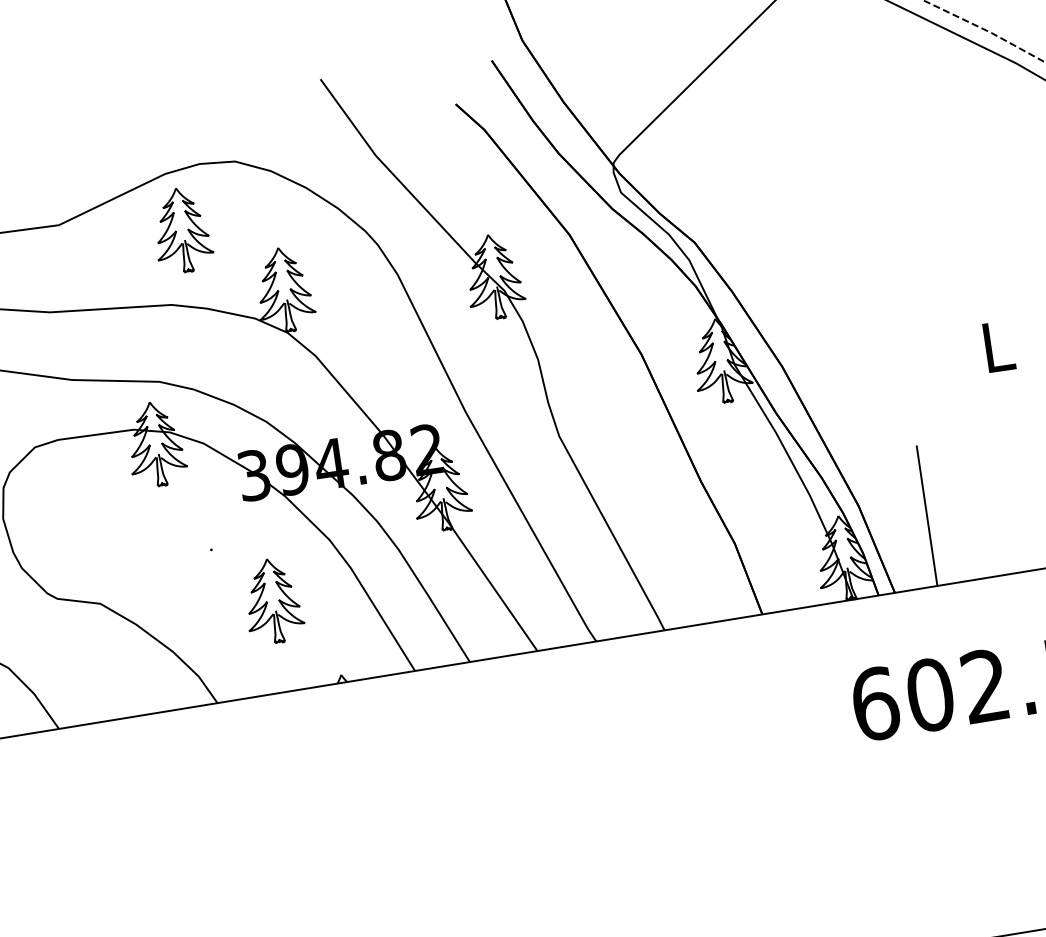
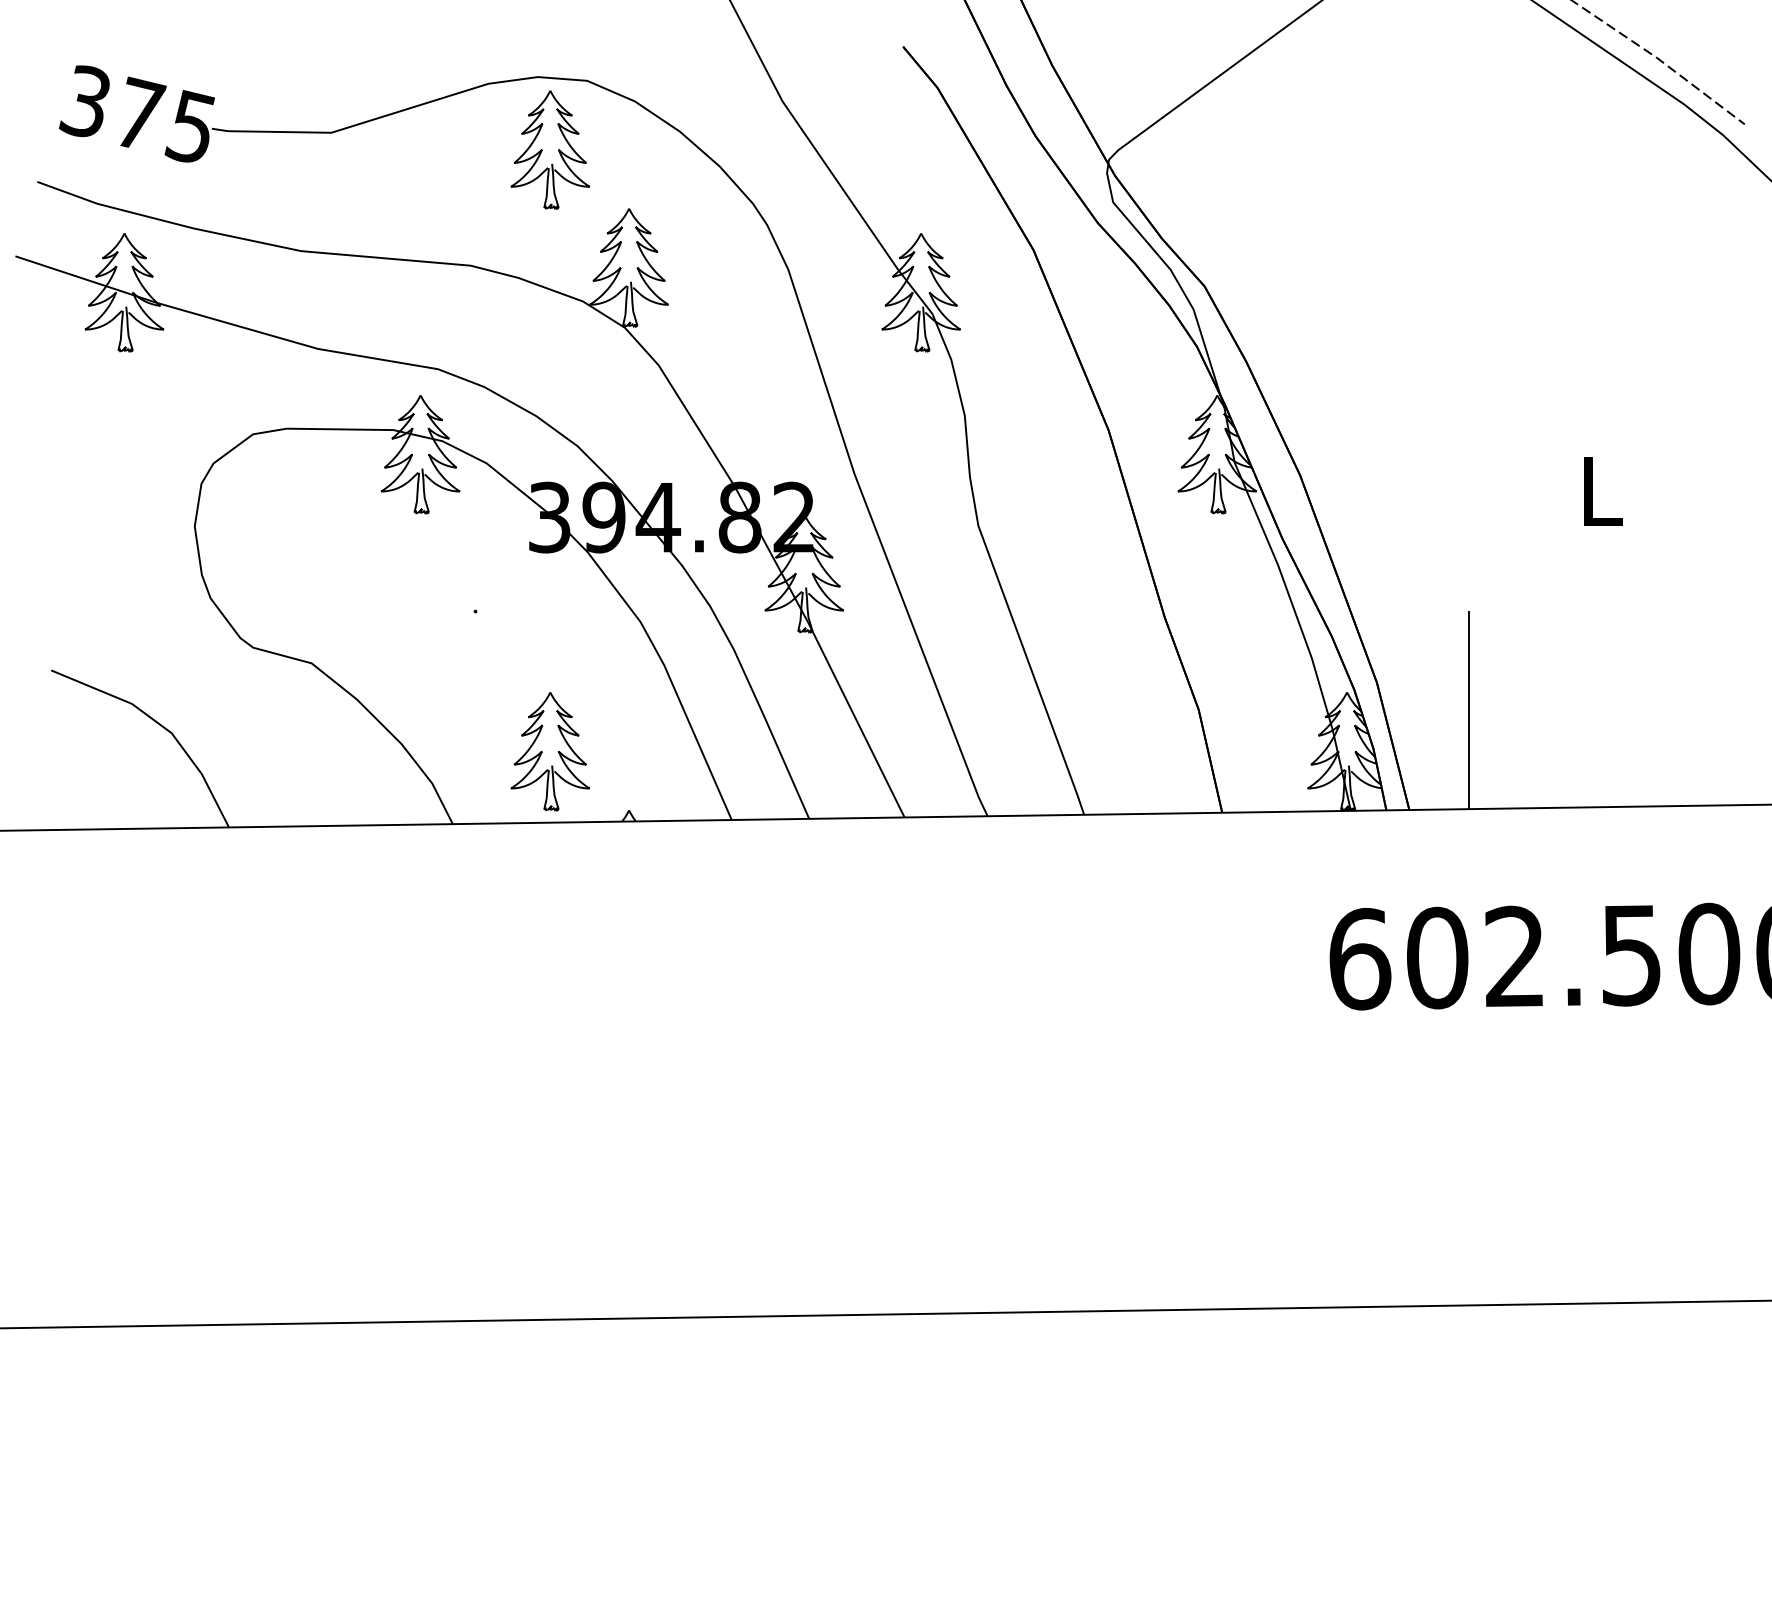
part: (181, 230) -> (549, 149), moved
part: (272, 601) -> (549, 751), moved

